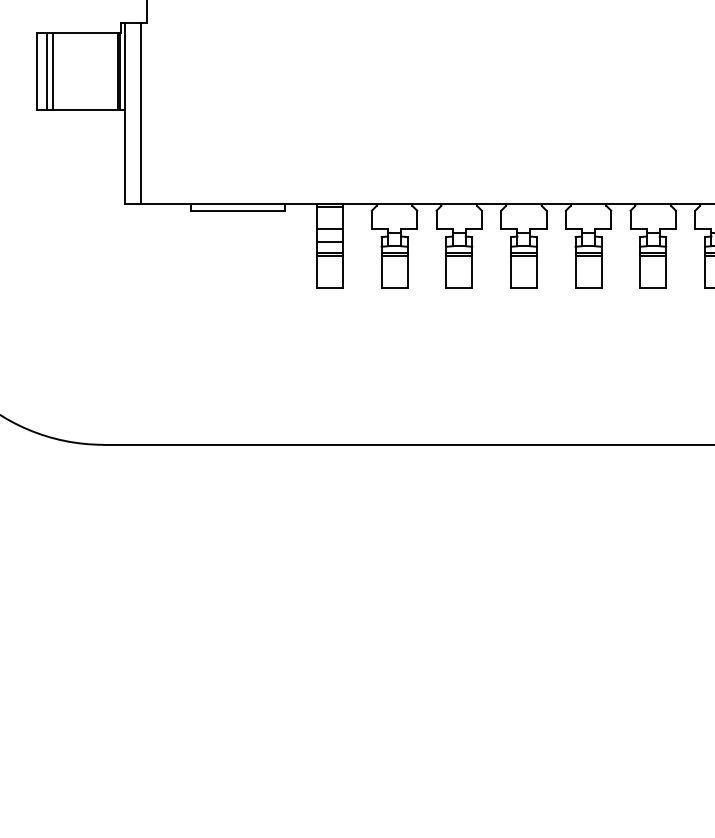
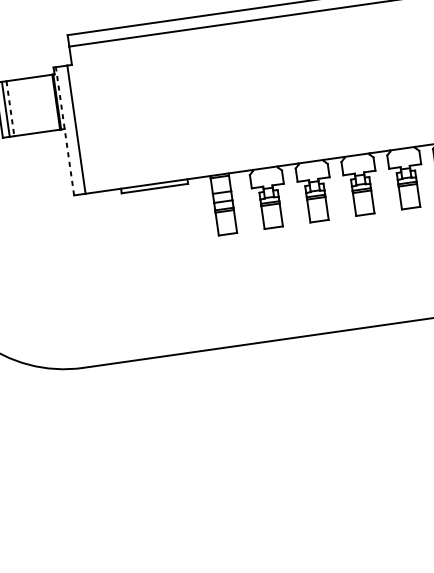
line: (53, 71) -> (10, 108), solid -> dashed
line: (124, 113) -> (64, 131), solid -> dashed

